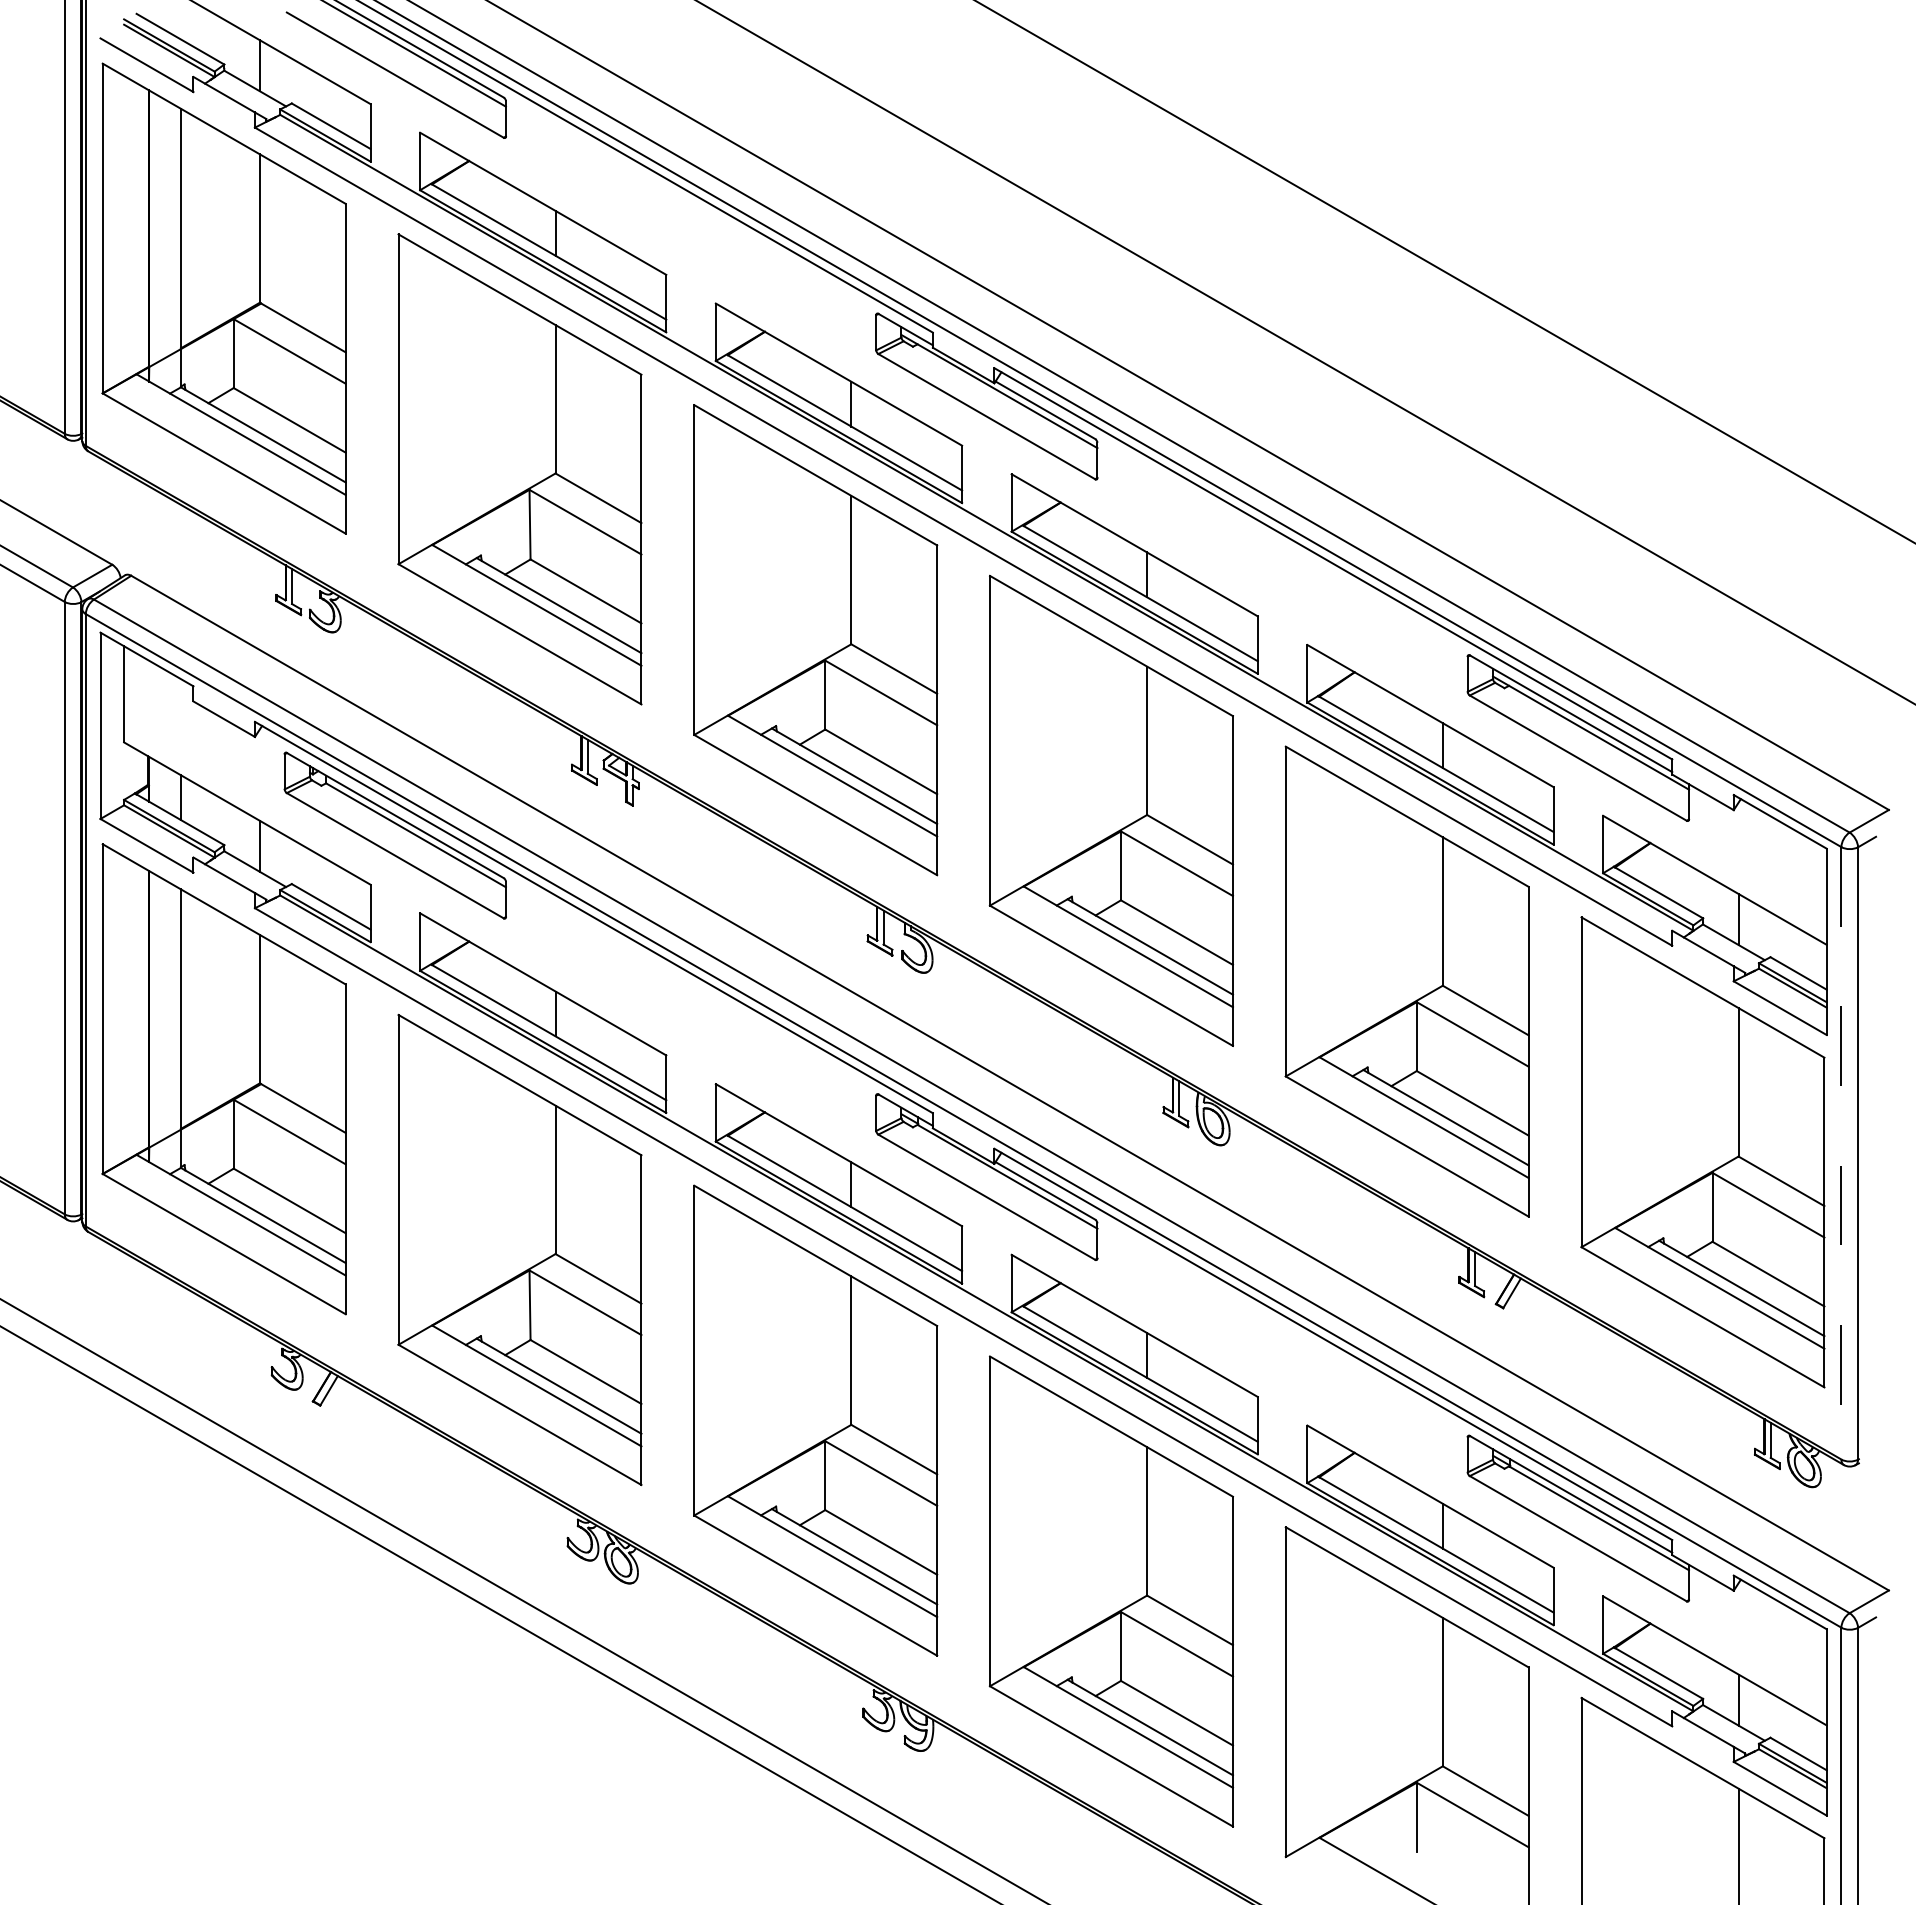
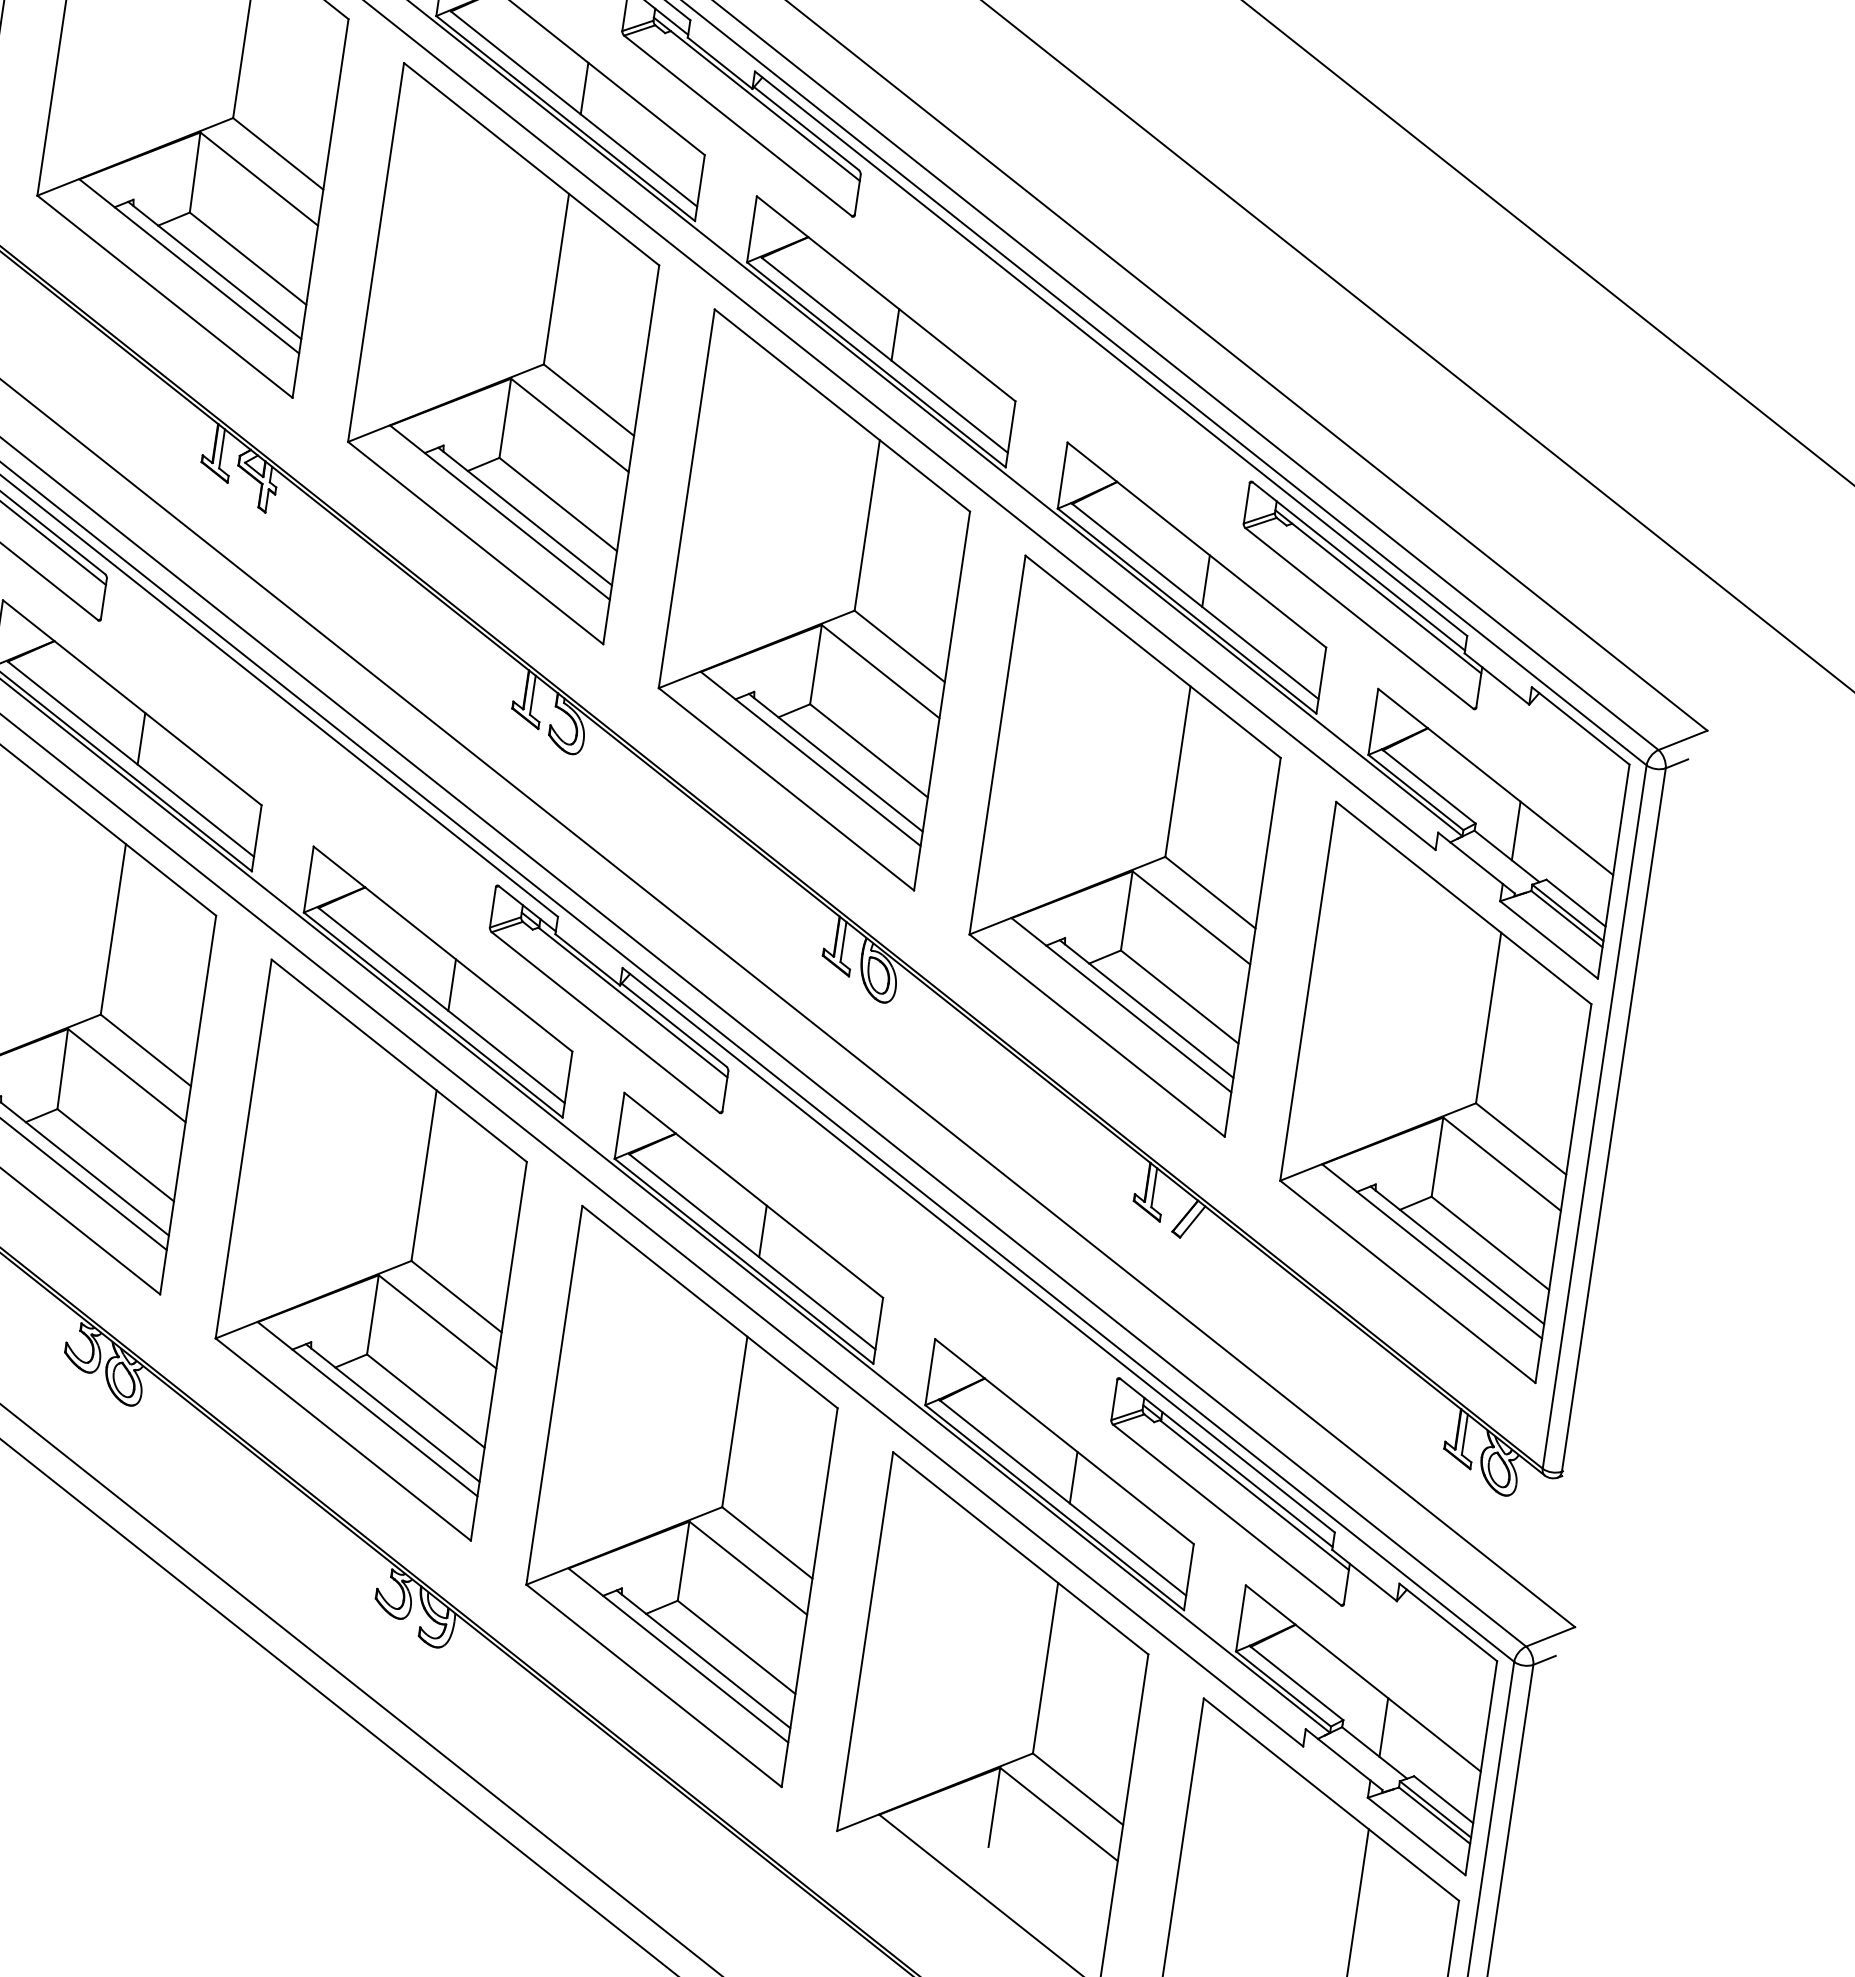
line: (1841, 1153) -> (1594, 1117), dashed -> solid

